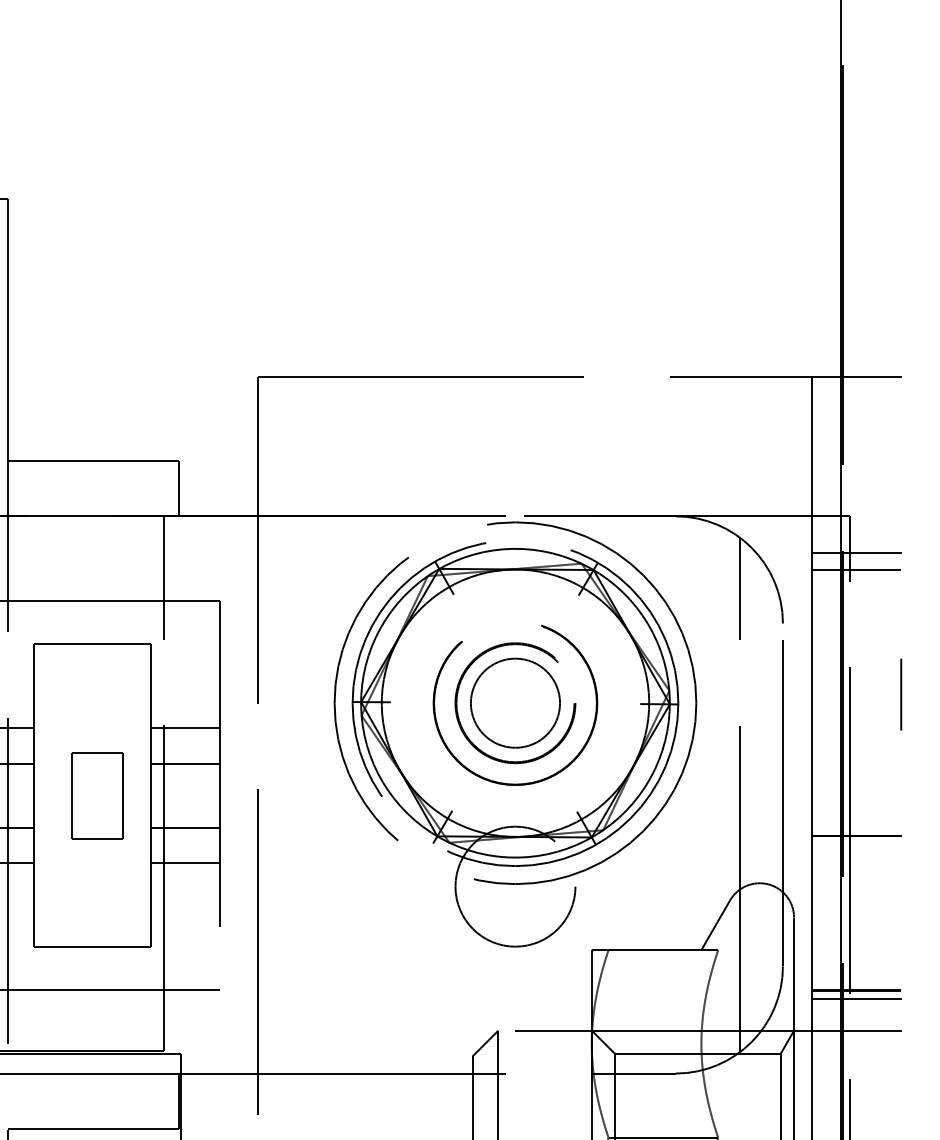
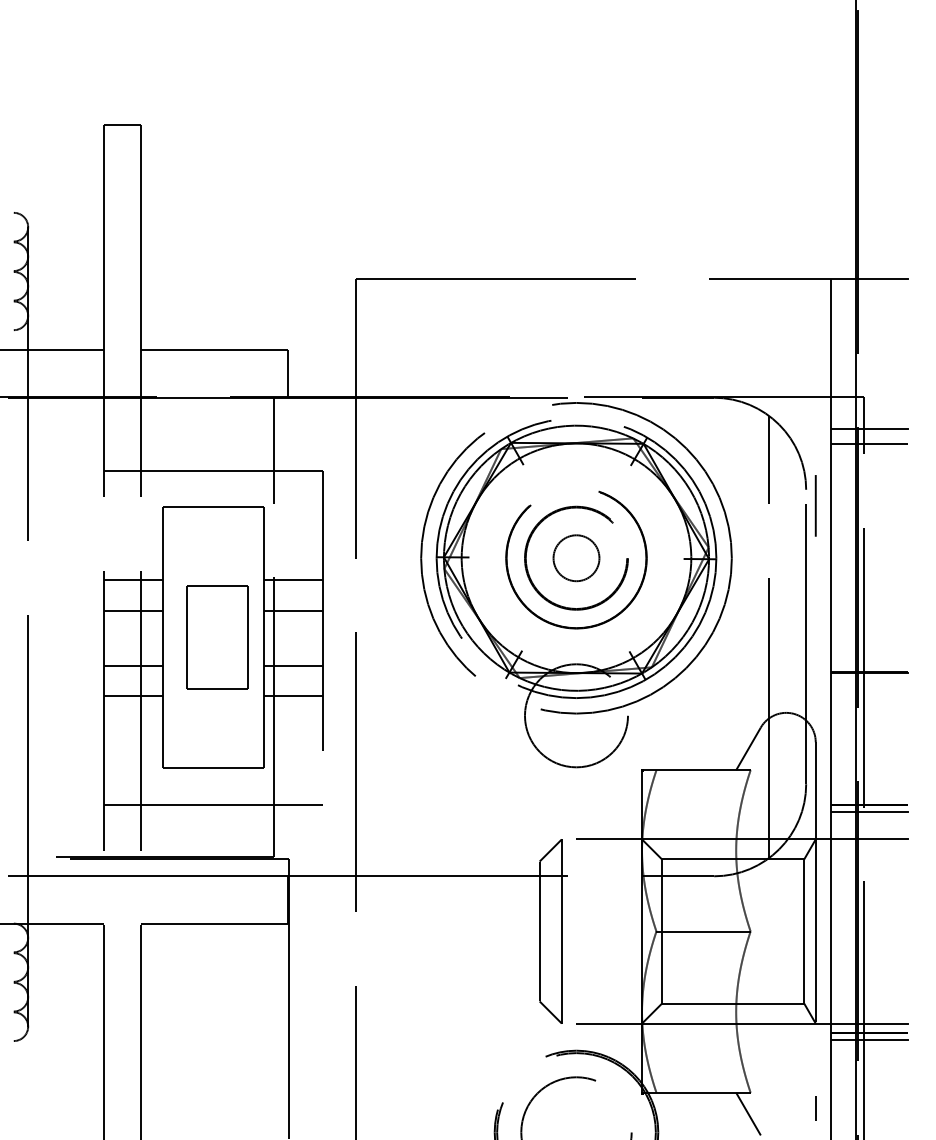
line: (900, 694) -> (815, 505), moved
circle: (515, 702) -> (576, 557), size x0.6
part: (97, 795) -> (217, 637), size x1.4

